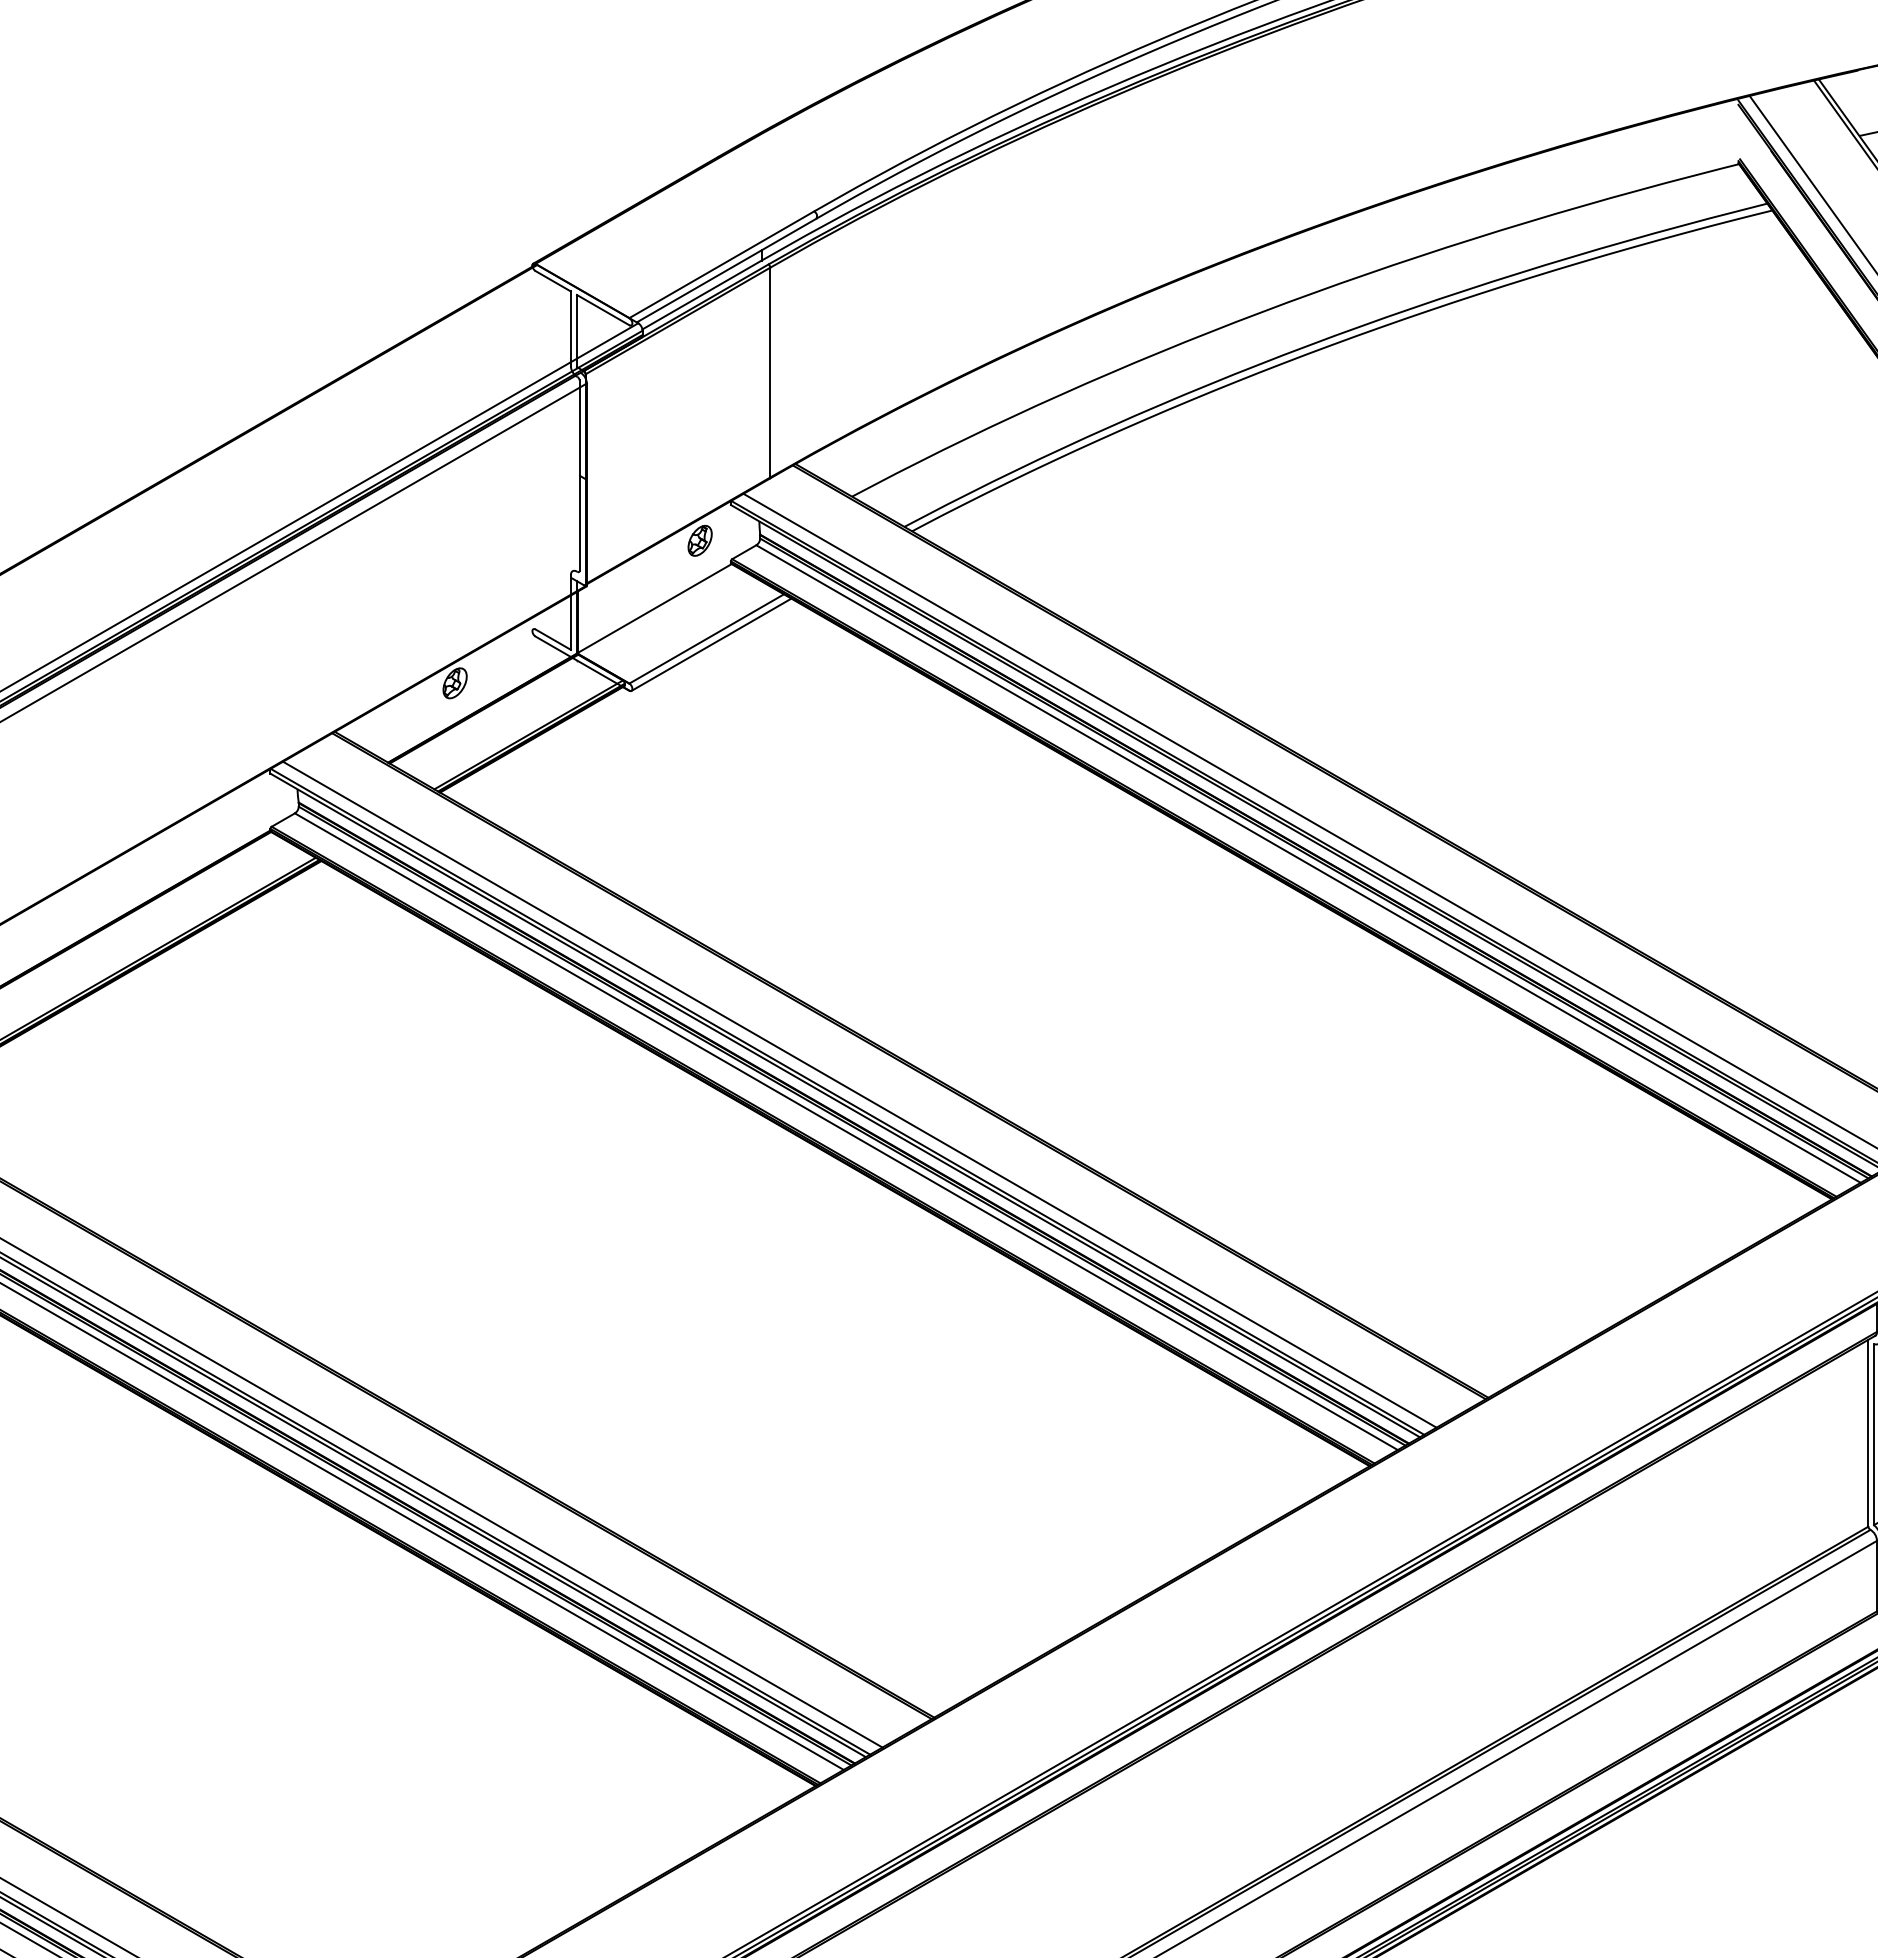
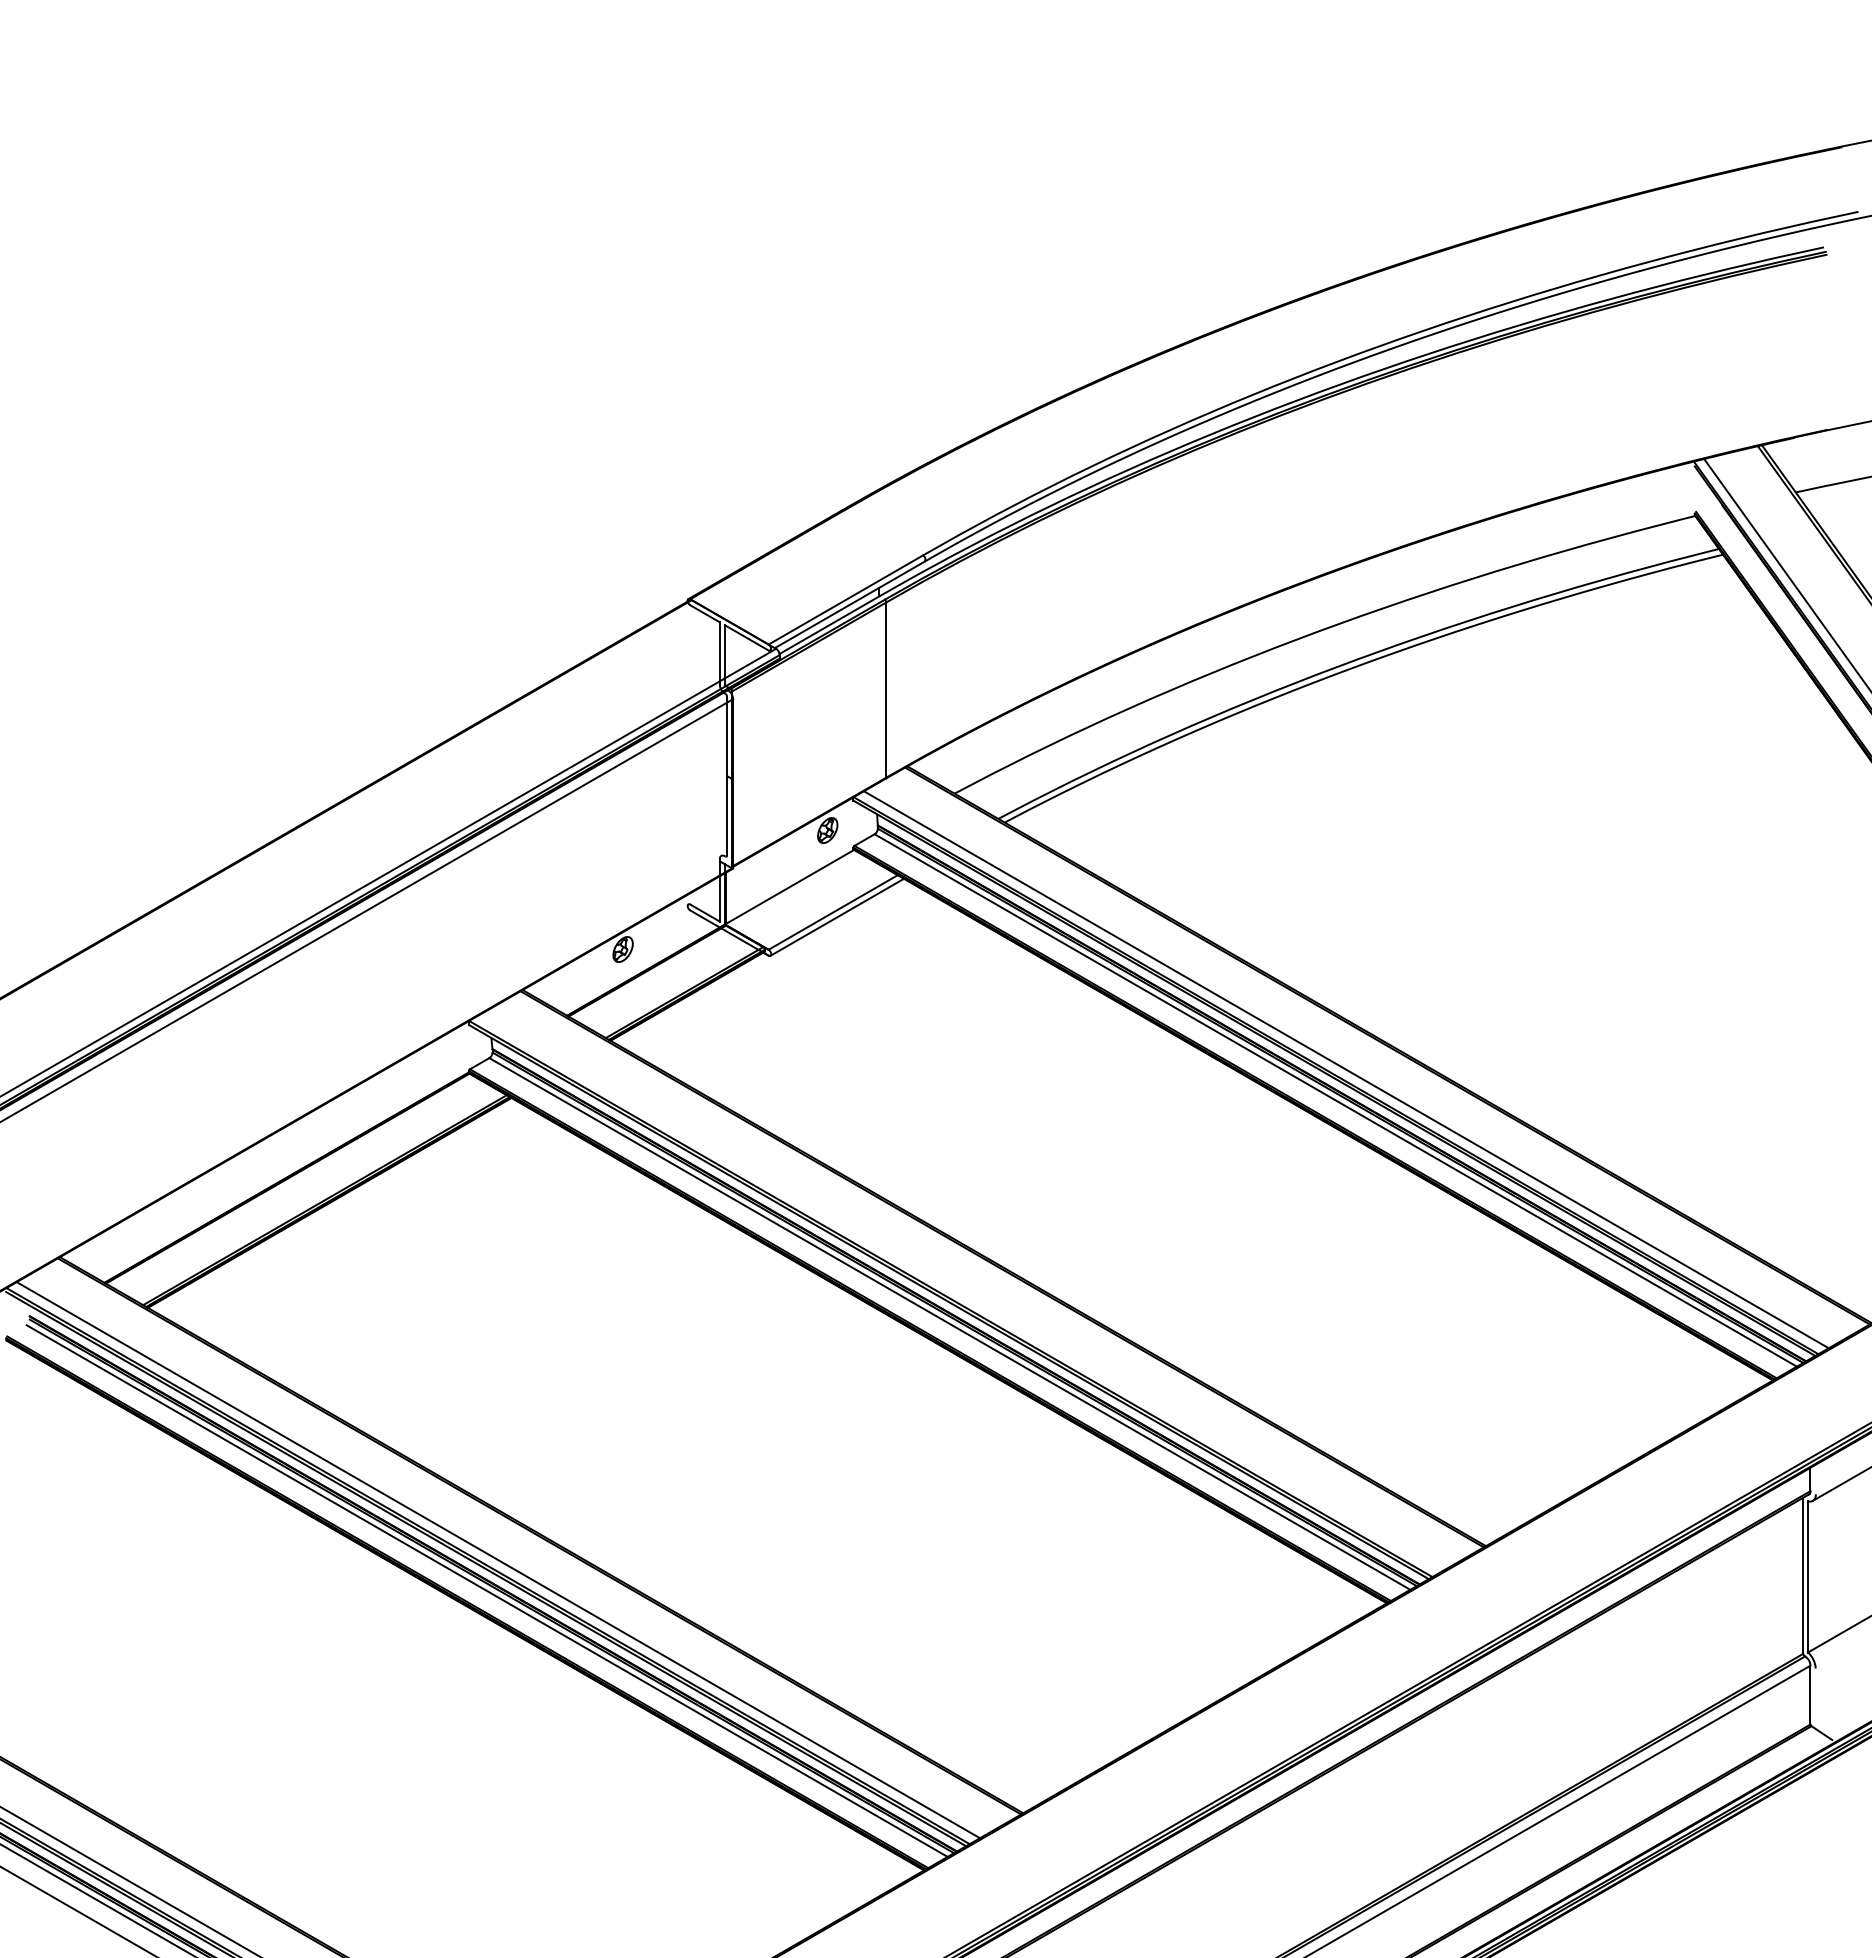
line: (859, 1095) -> (960, 1293), removed

